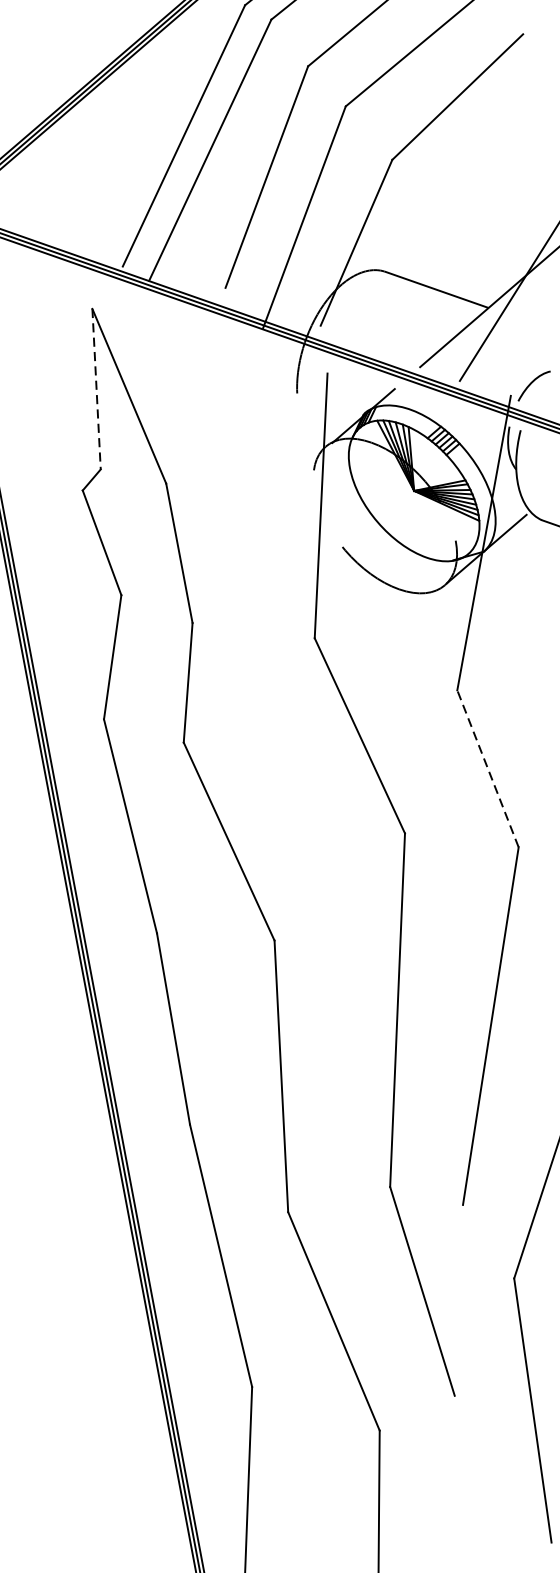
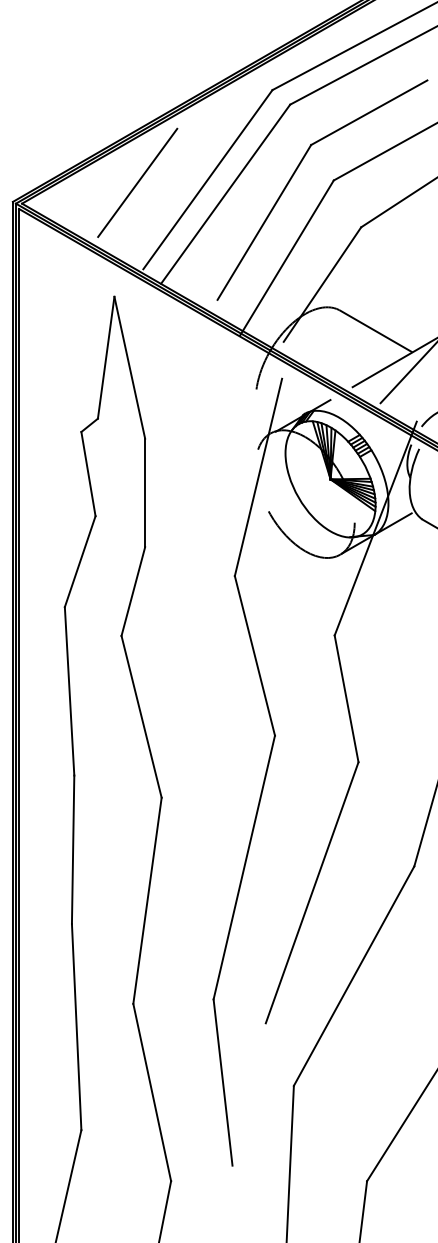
line: (94, 156) -> (137, 182), added
line: (96, 388) -> (106, 357), dashed -> solid
line: (487, 768) -> (346, 698), dashed -> solid

